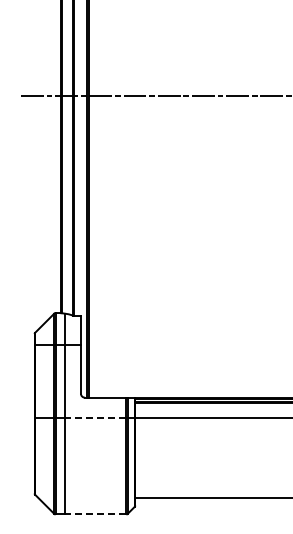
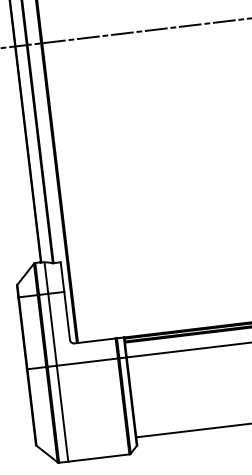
line: (95, 417) -> (87, 361), dashed -> solid
line: (95, 514) -> (98, 458), dashed -> solid

